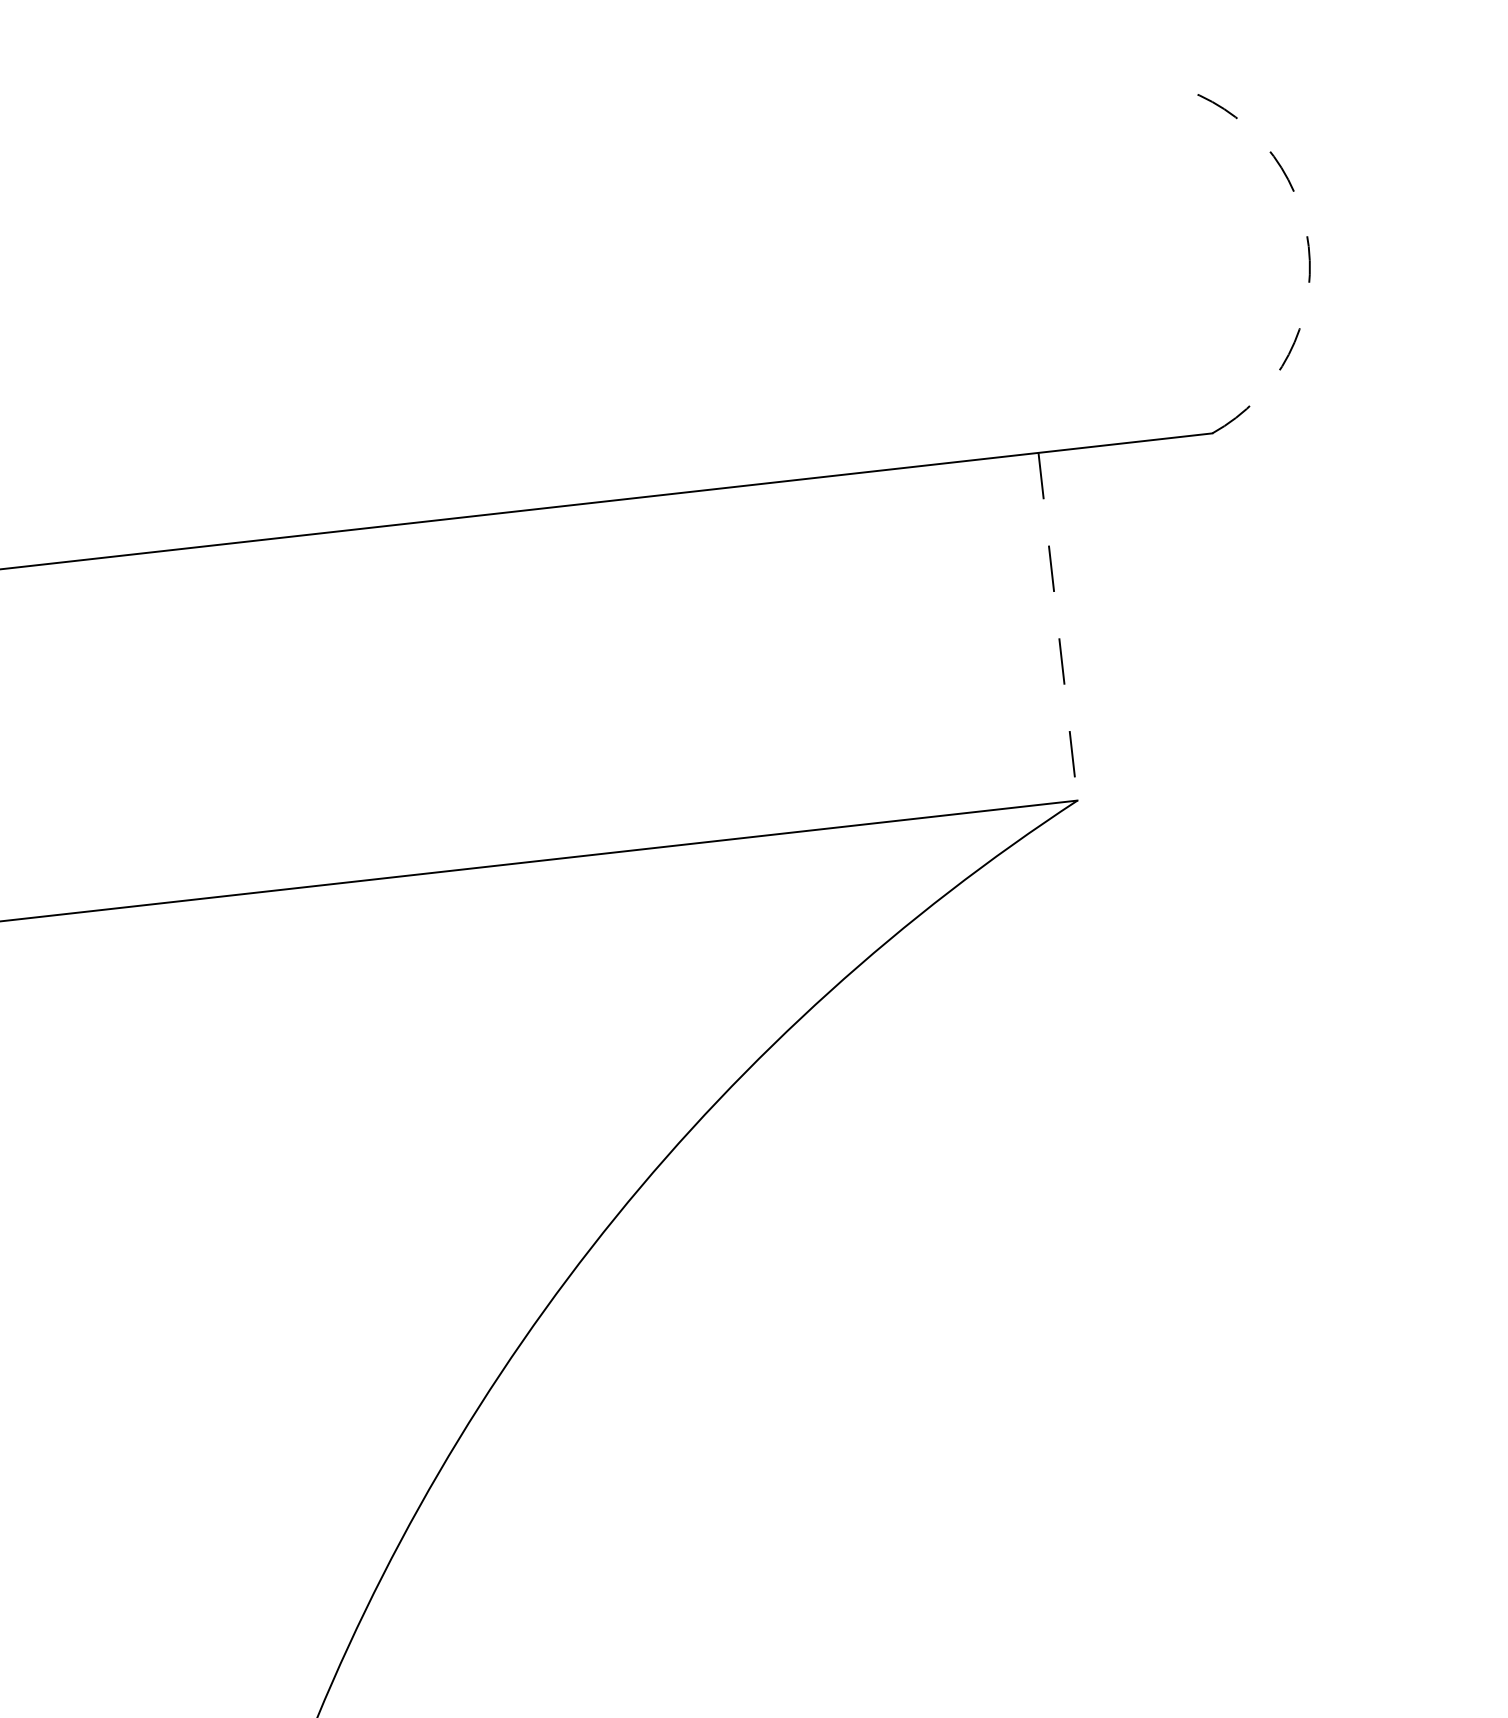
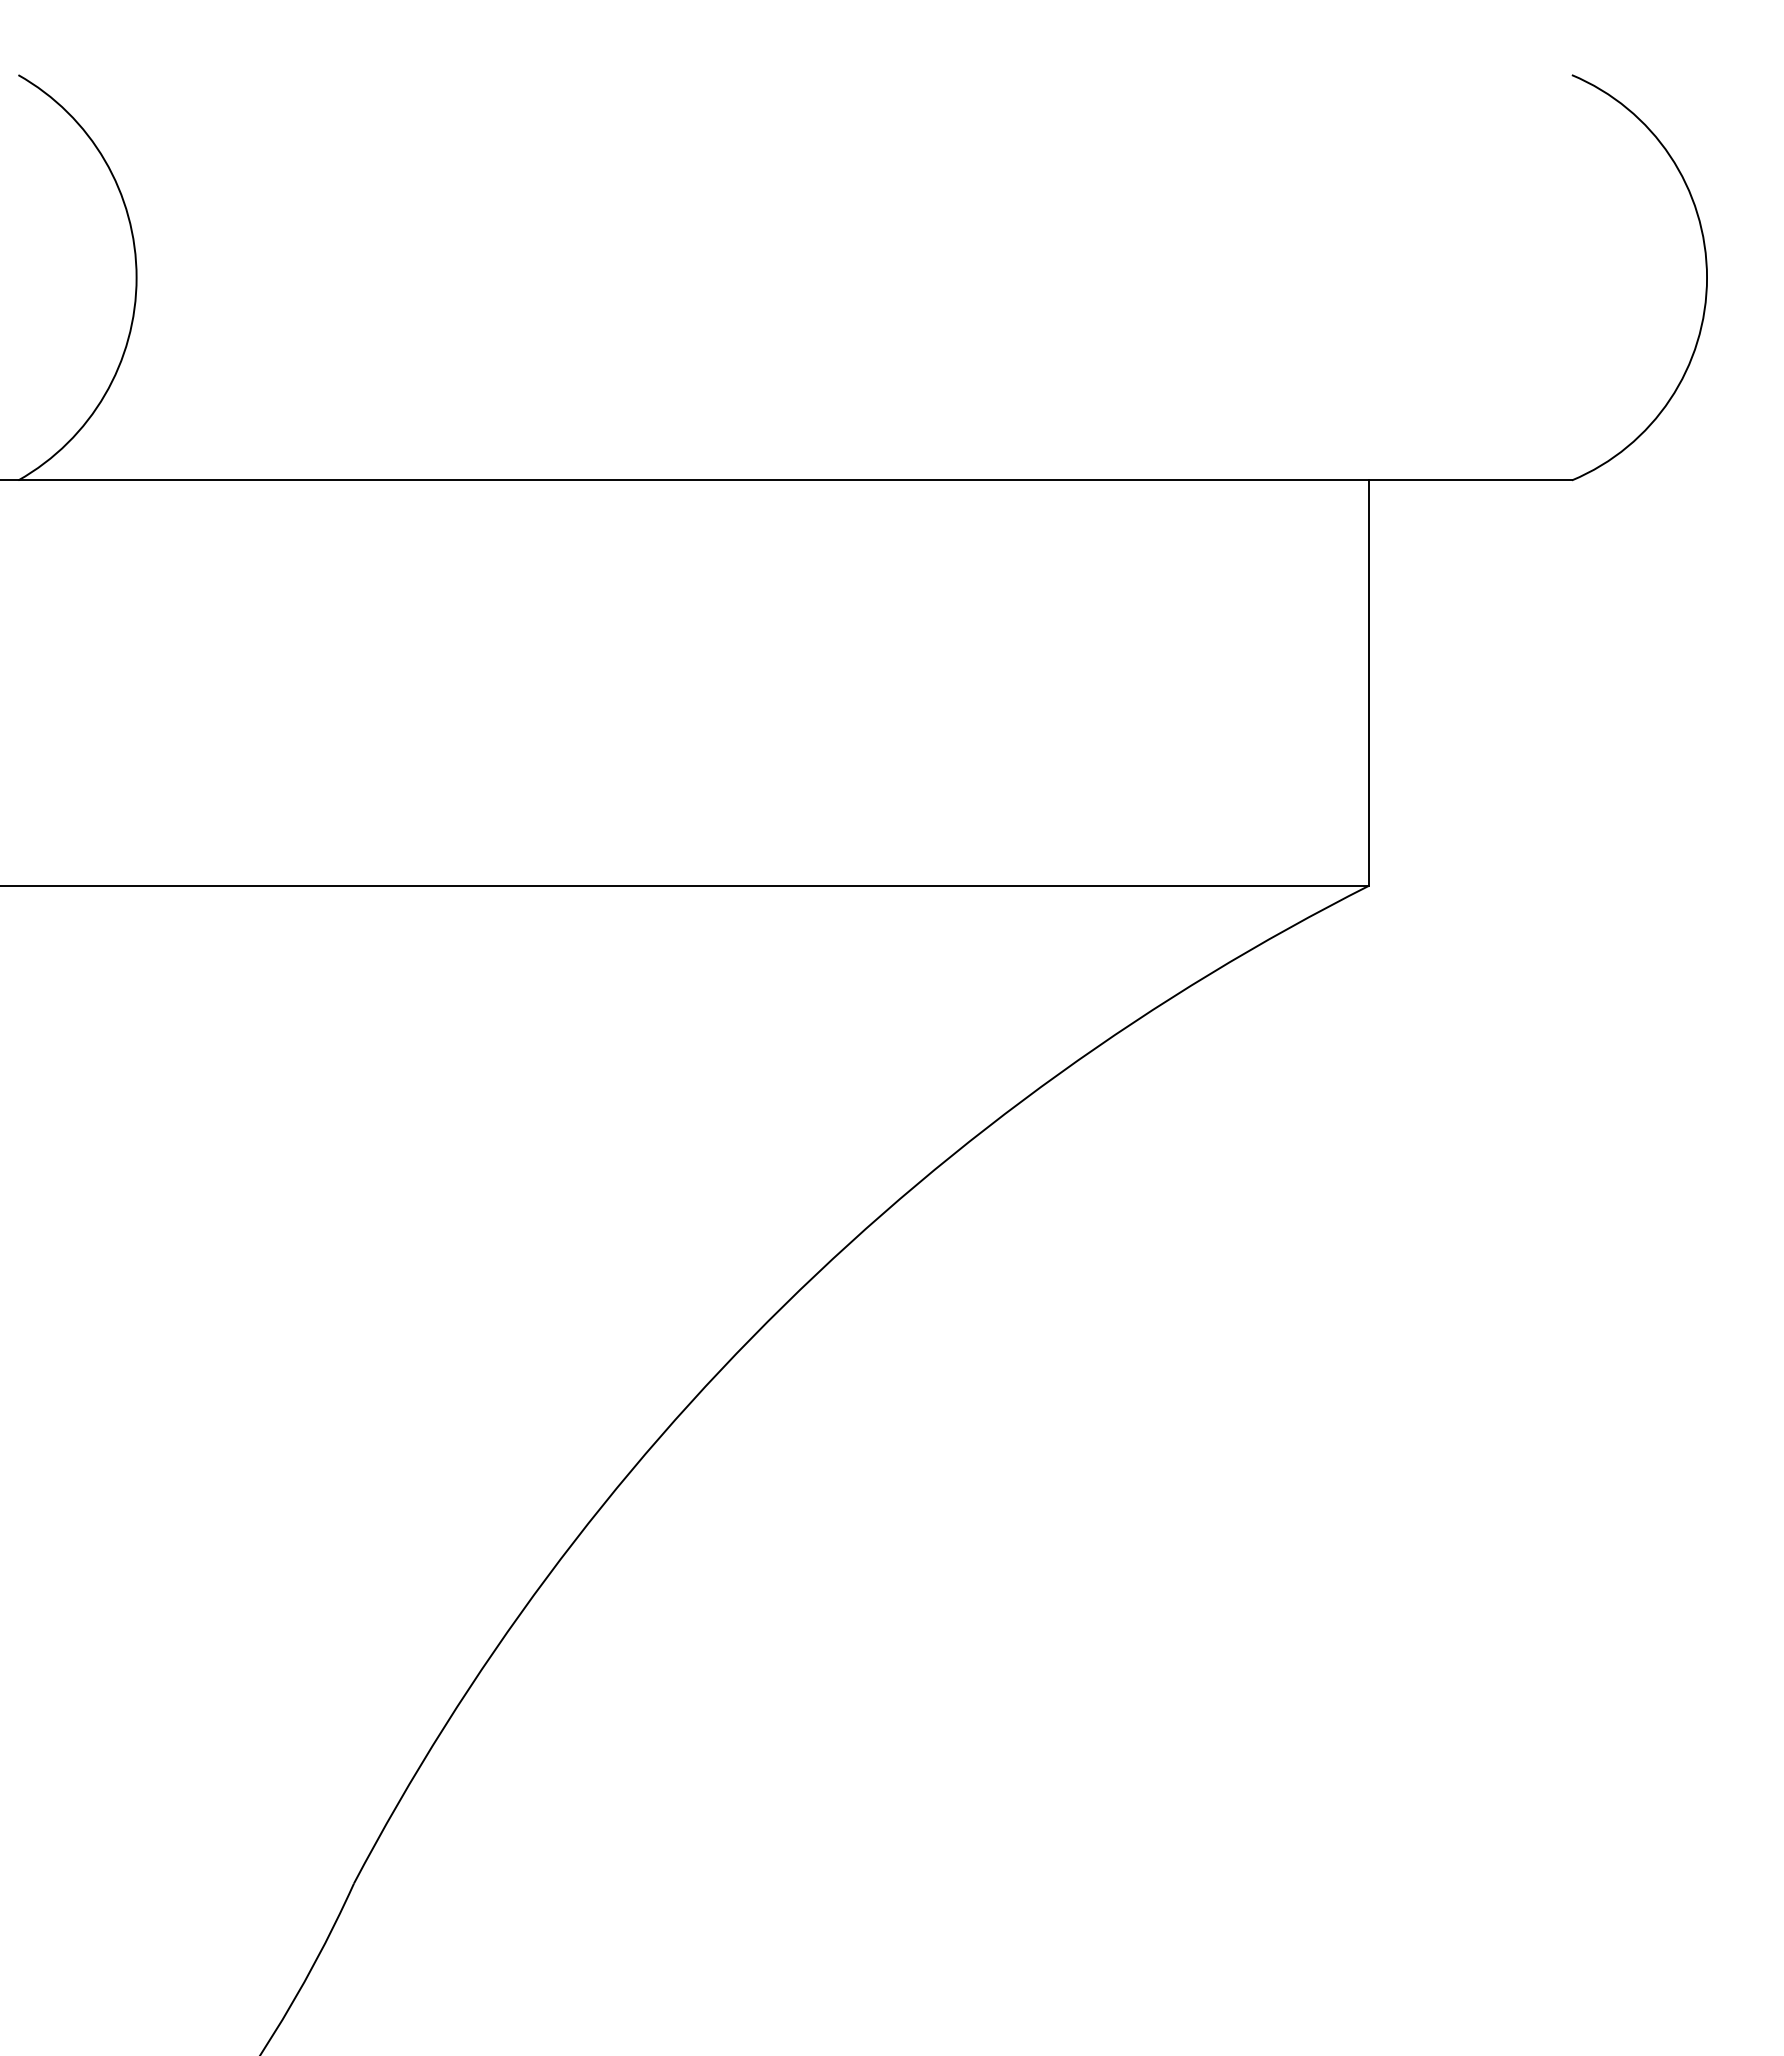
arc: (1309, 246) -> (1707, 277), dashed -> solid
line: (1058, 627) -> (1369, 683), dashed -> solid

